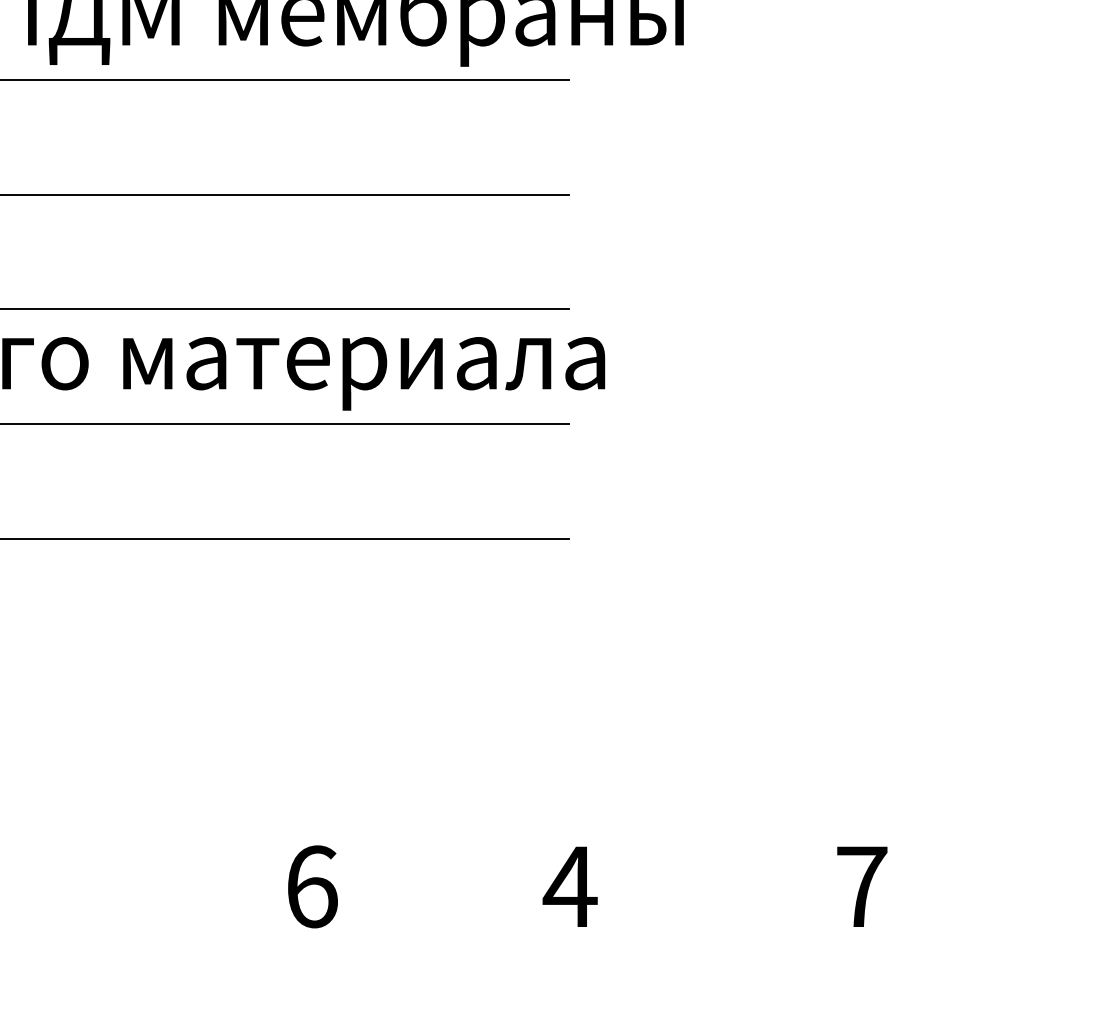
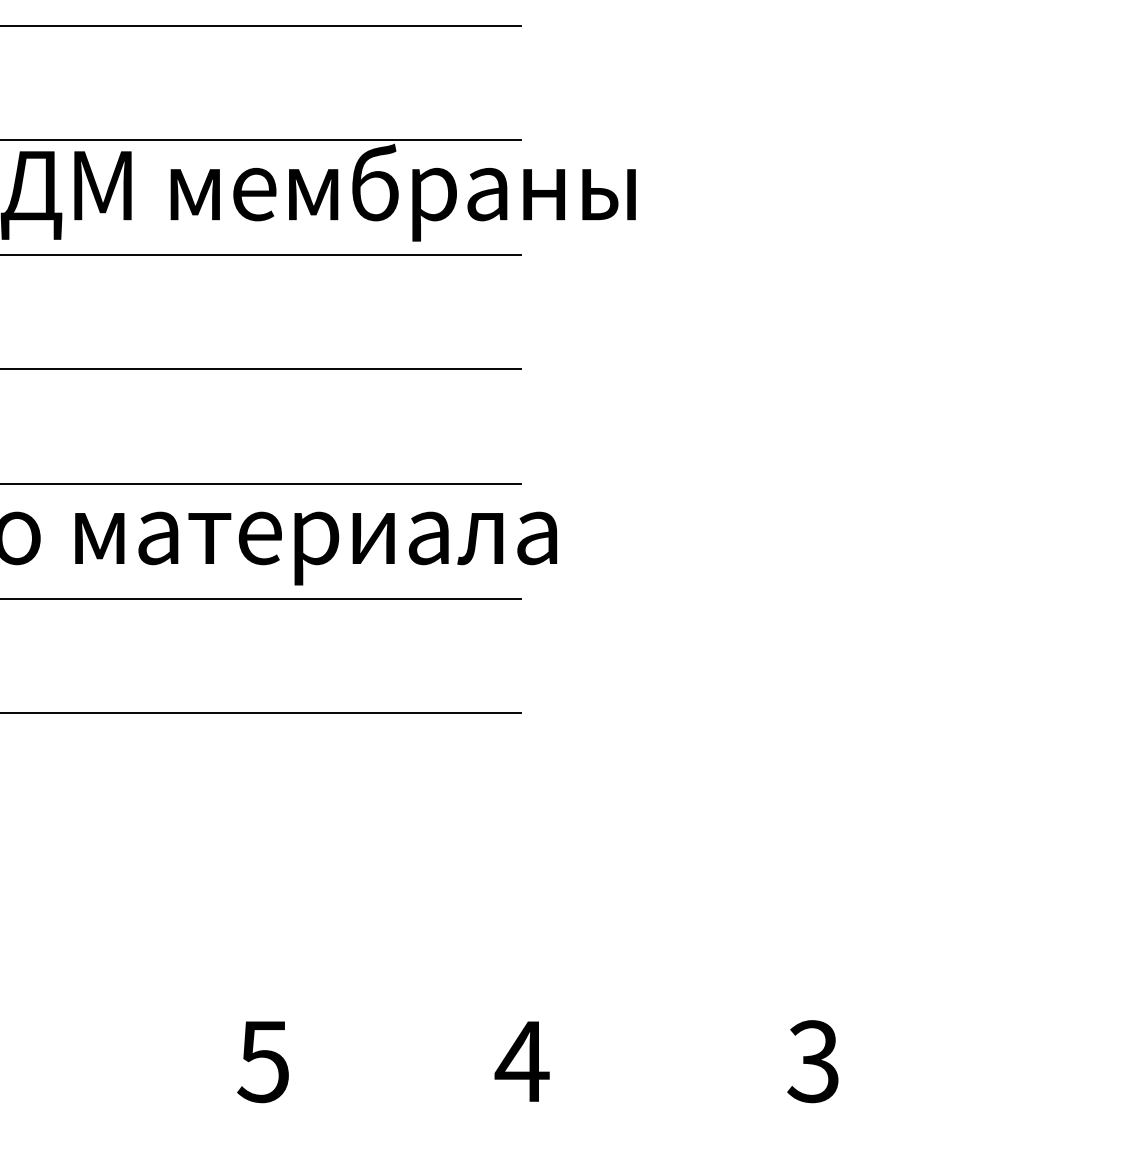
text: (311, 886) -> (263, 1061), 6 -> 5
text: (861, 886) -> (813, 1061), 7 -> 3

